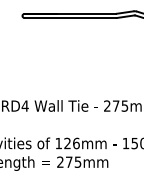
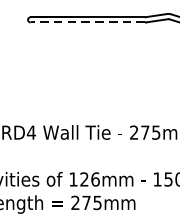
line: (70, 18) -> (88, 23), solid -> dashed

